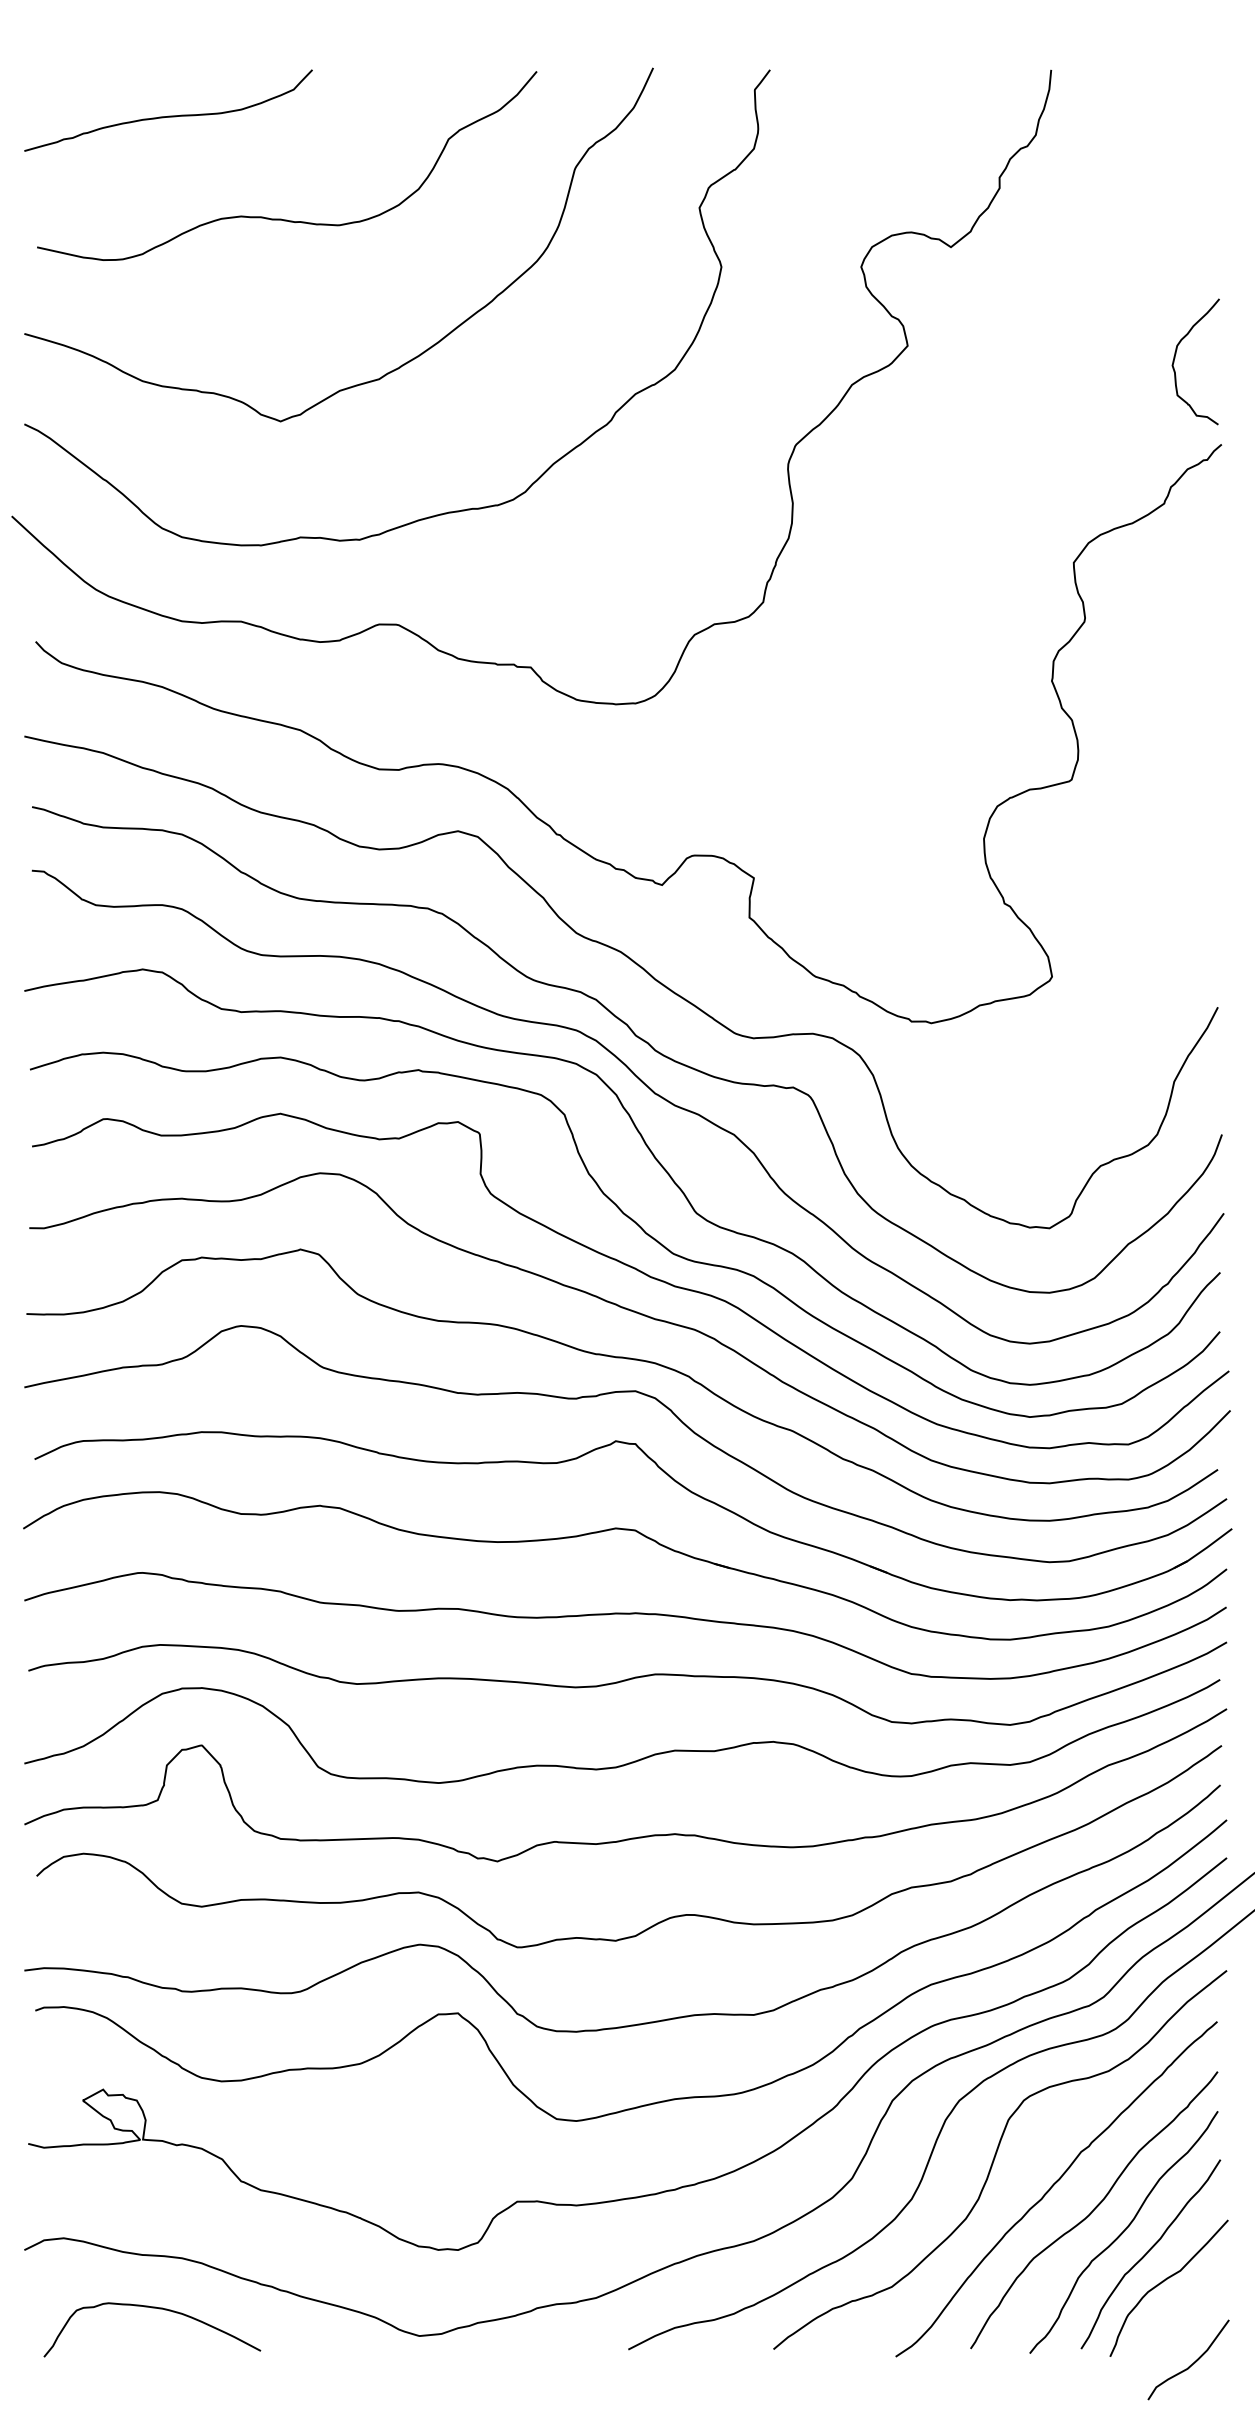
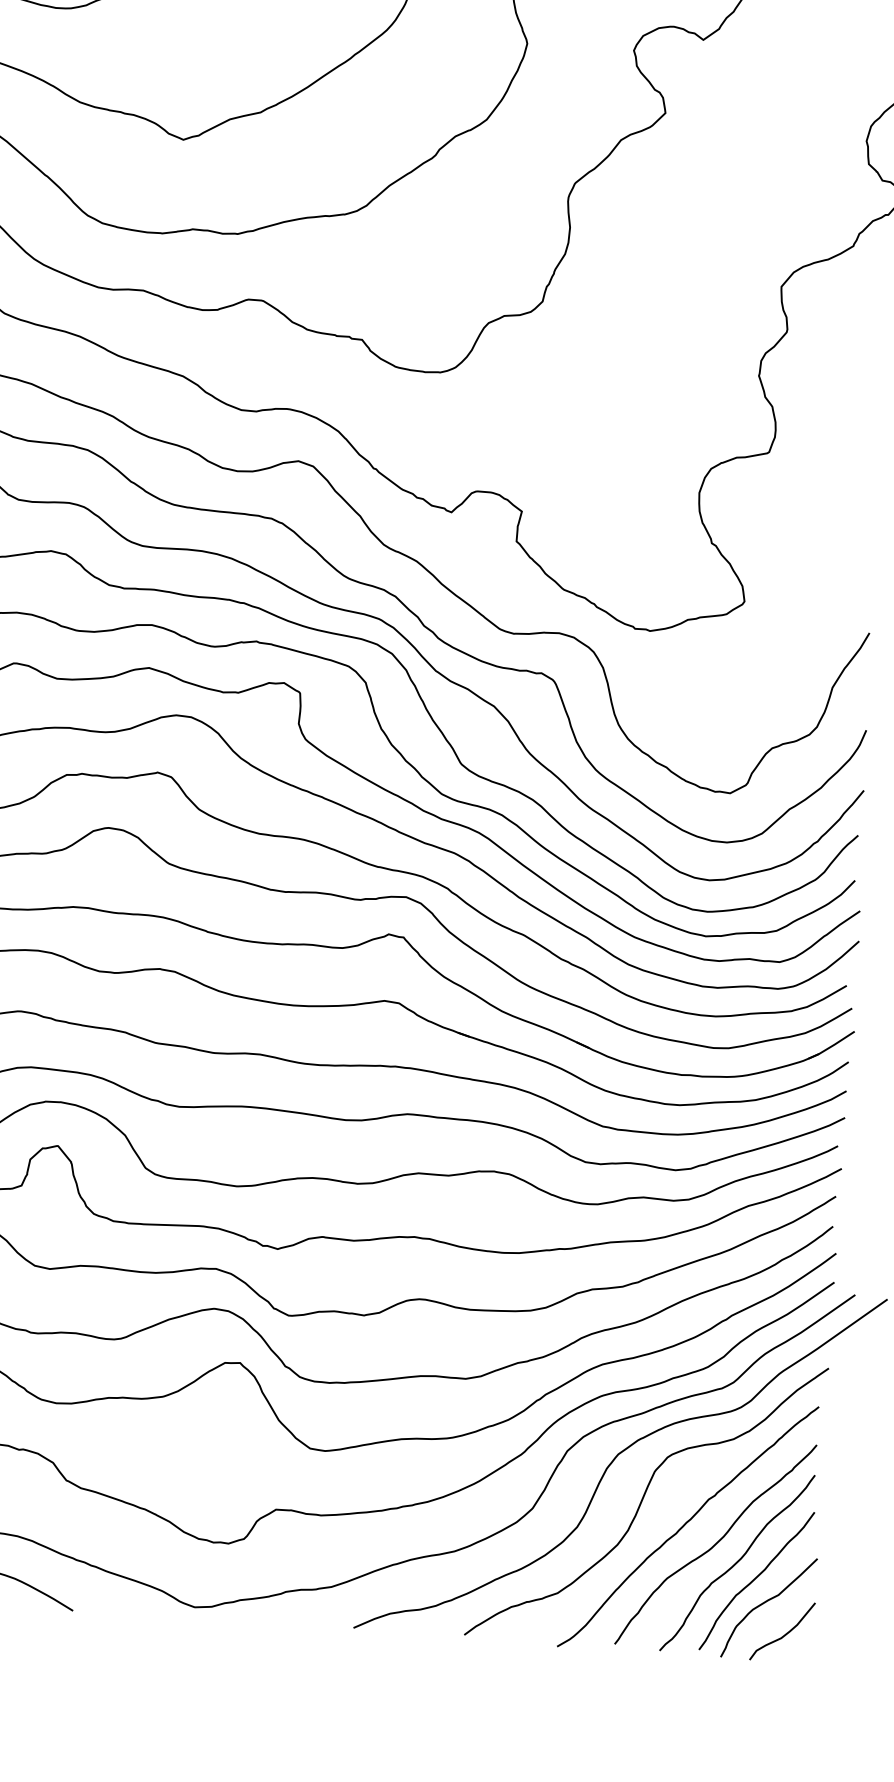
curve: (1190, 2364) -> (783, 1635), moved

